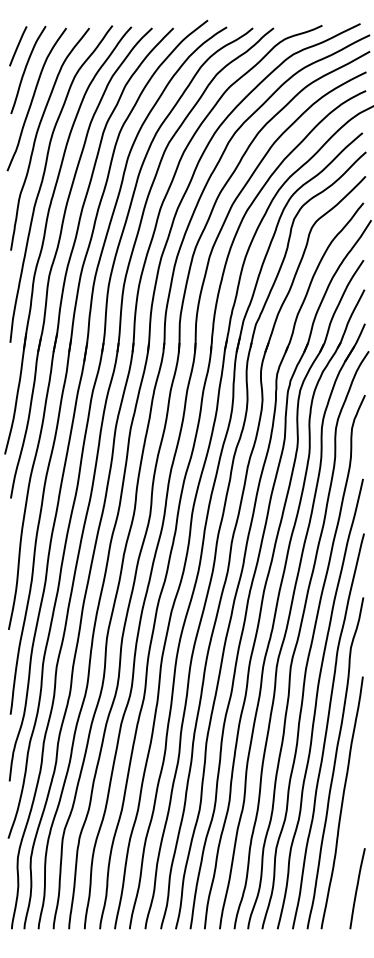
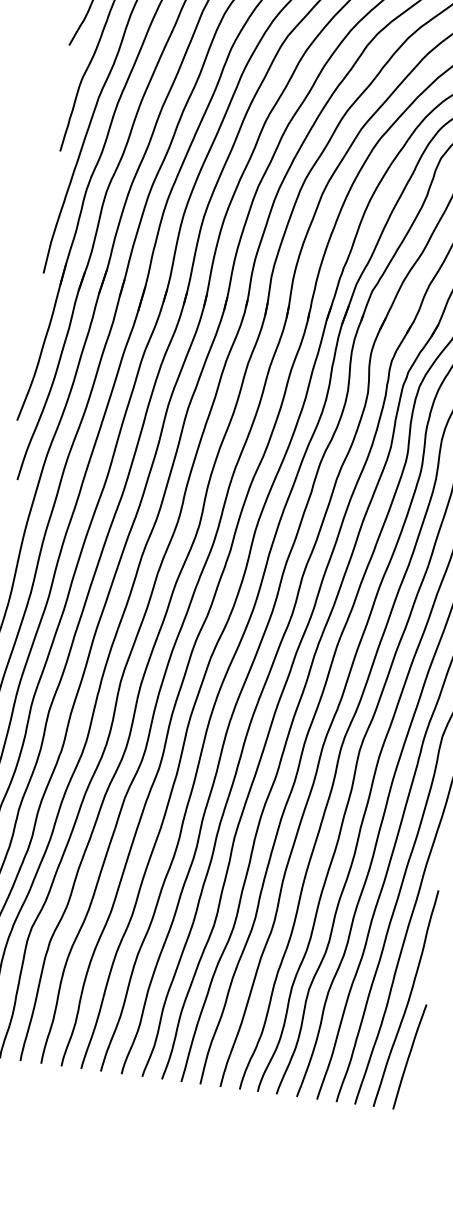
curve: (350, 845) -> (407, 998), added

